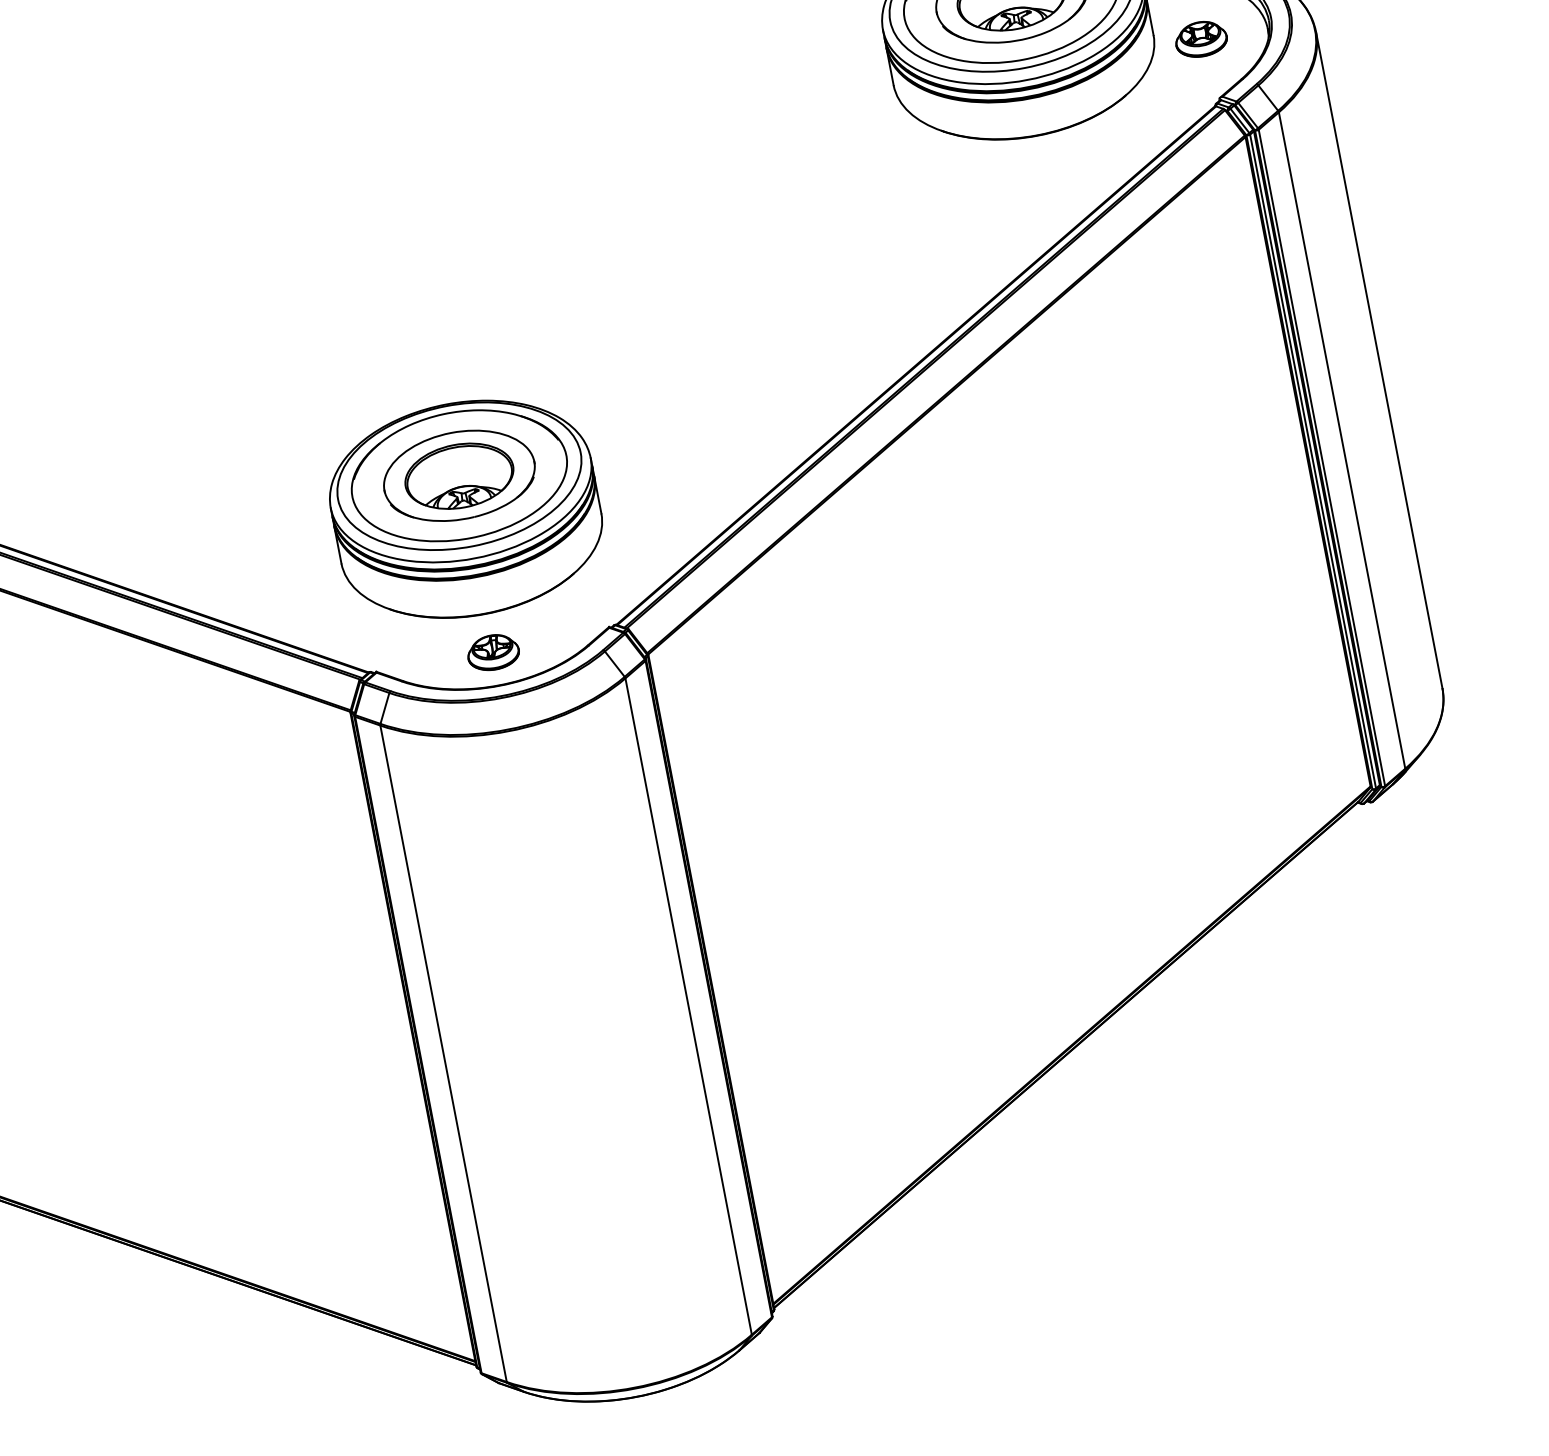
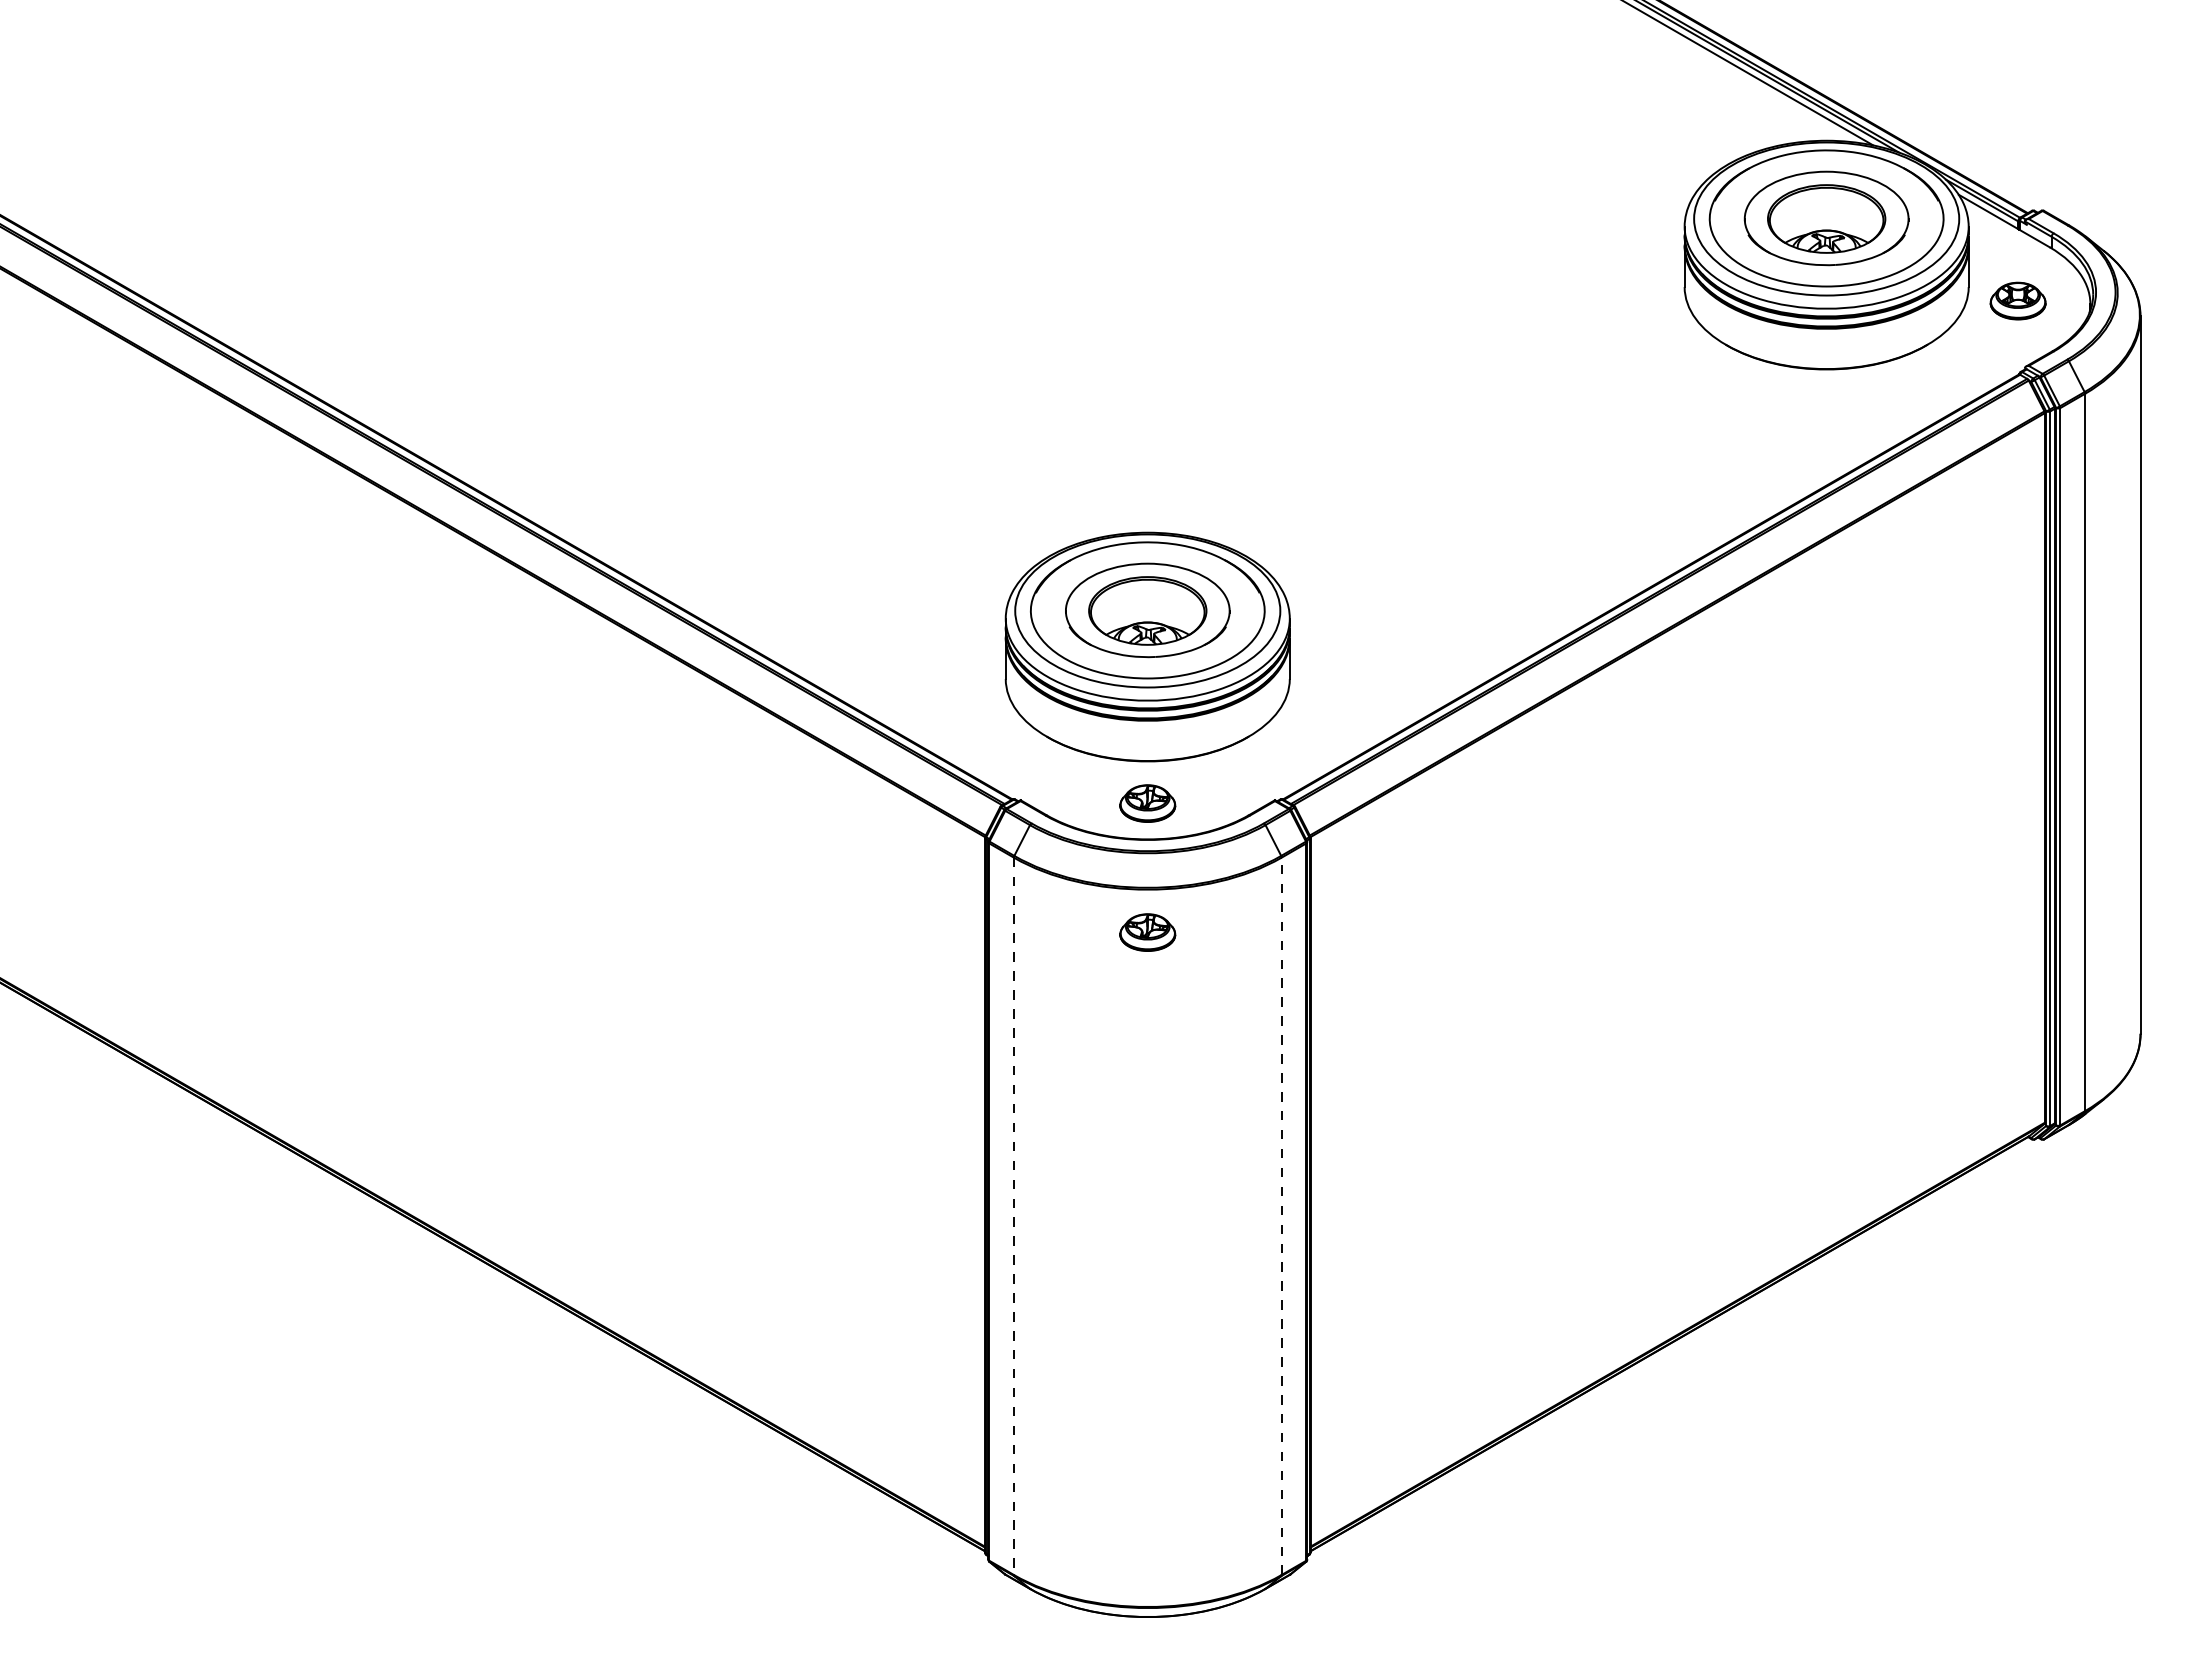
part: (515, 770) -> (1147, 932), added
line: (688, 1006) -> (1281, 1216), solid -> dashed
line: (443, 1054) -> (1013, 1216), solid -> dashed

